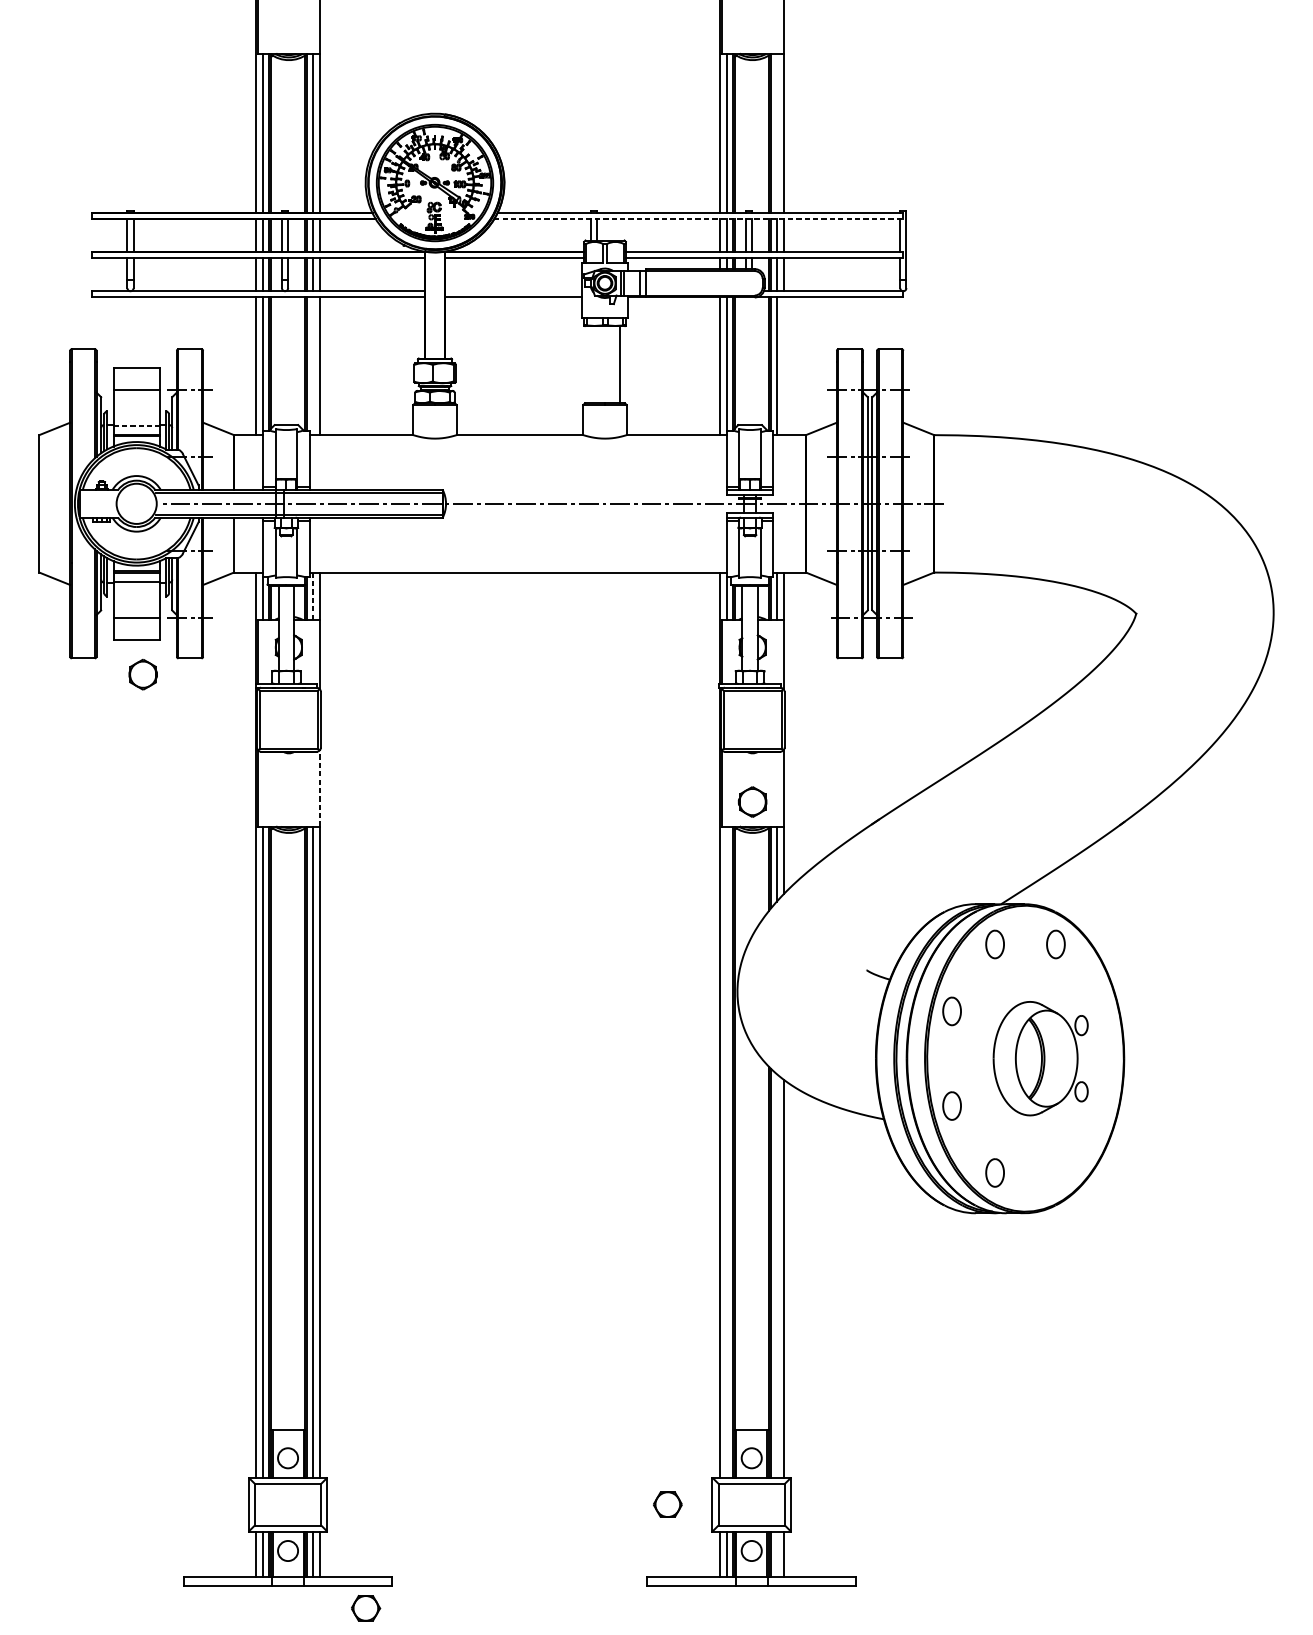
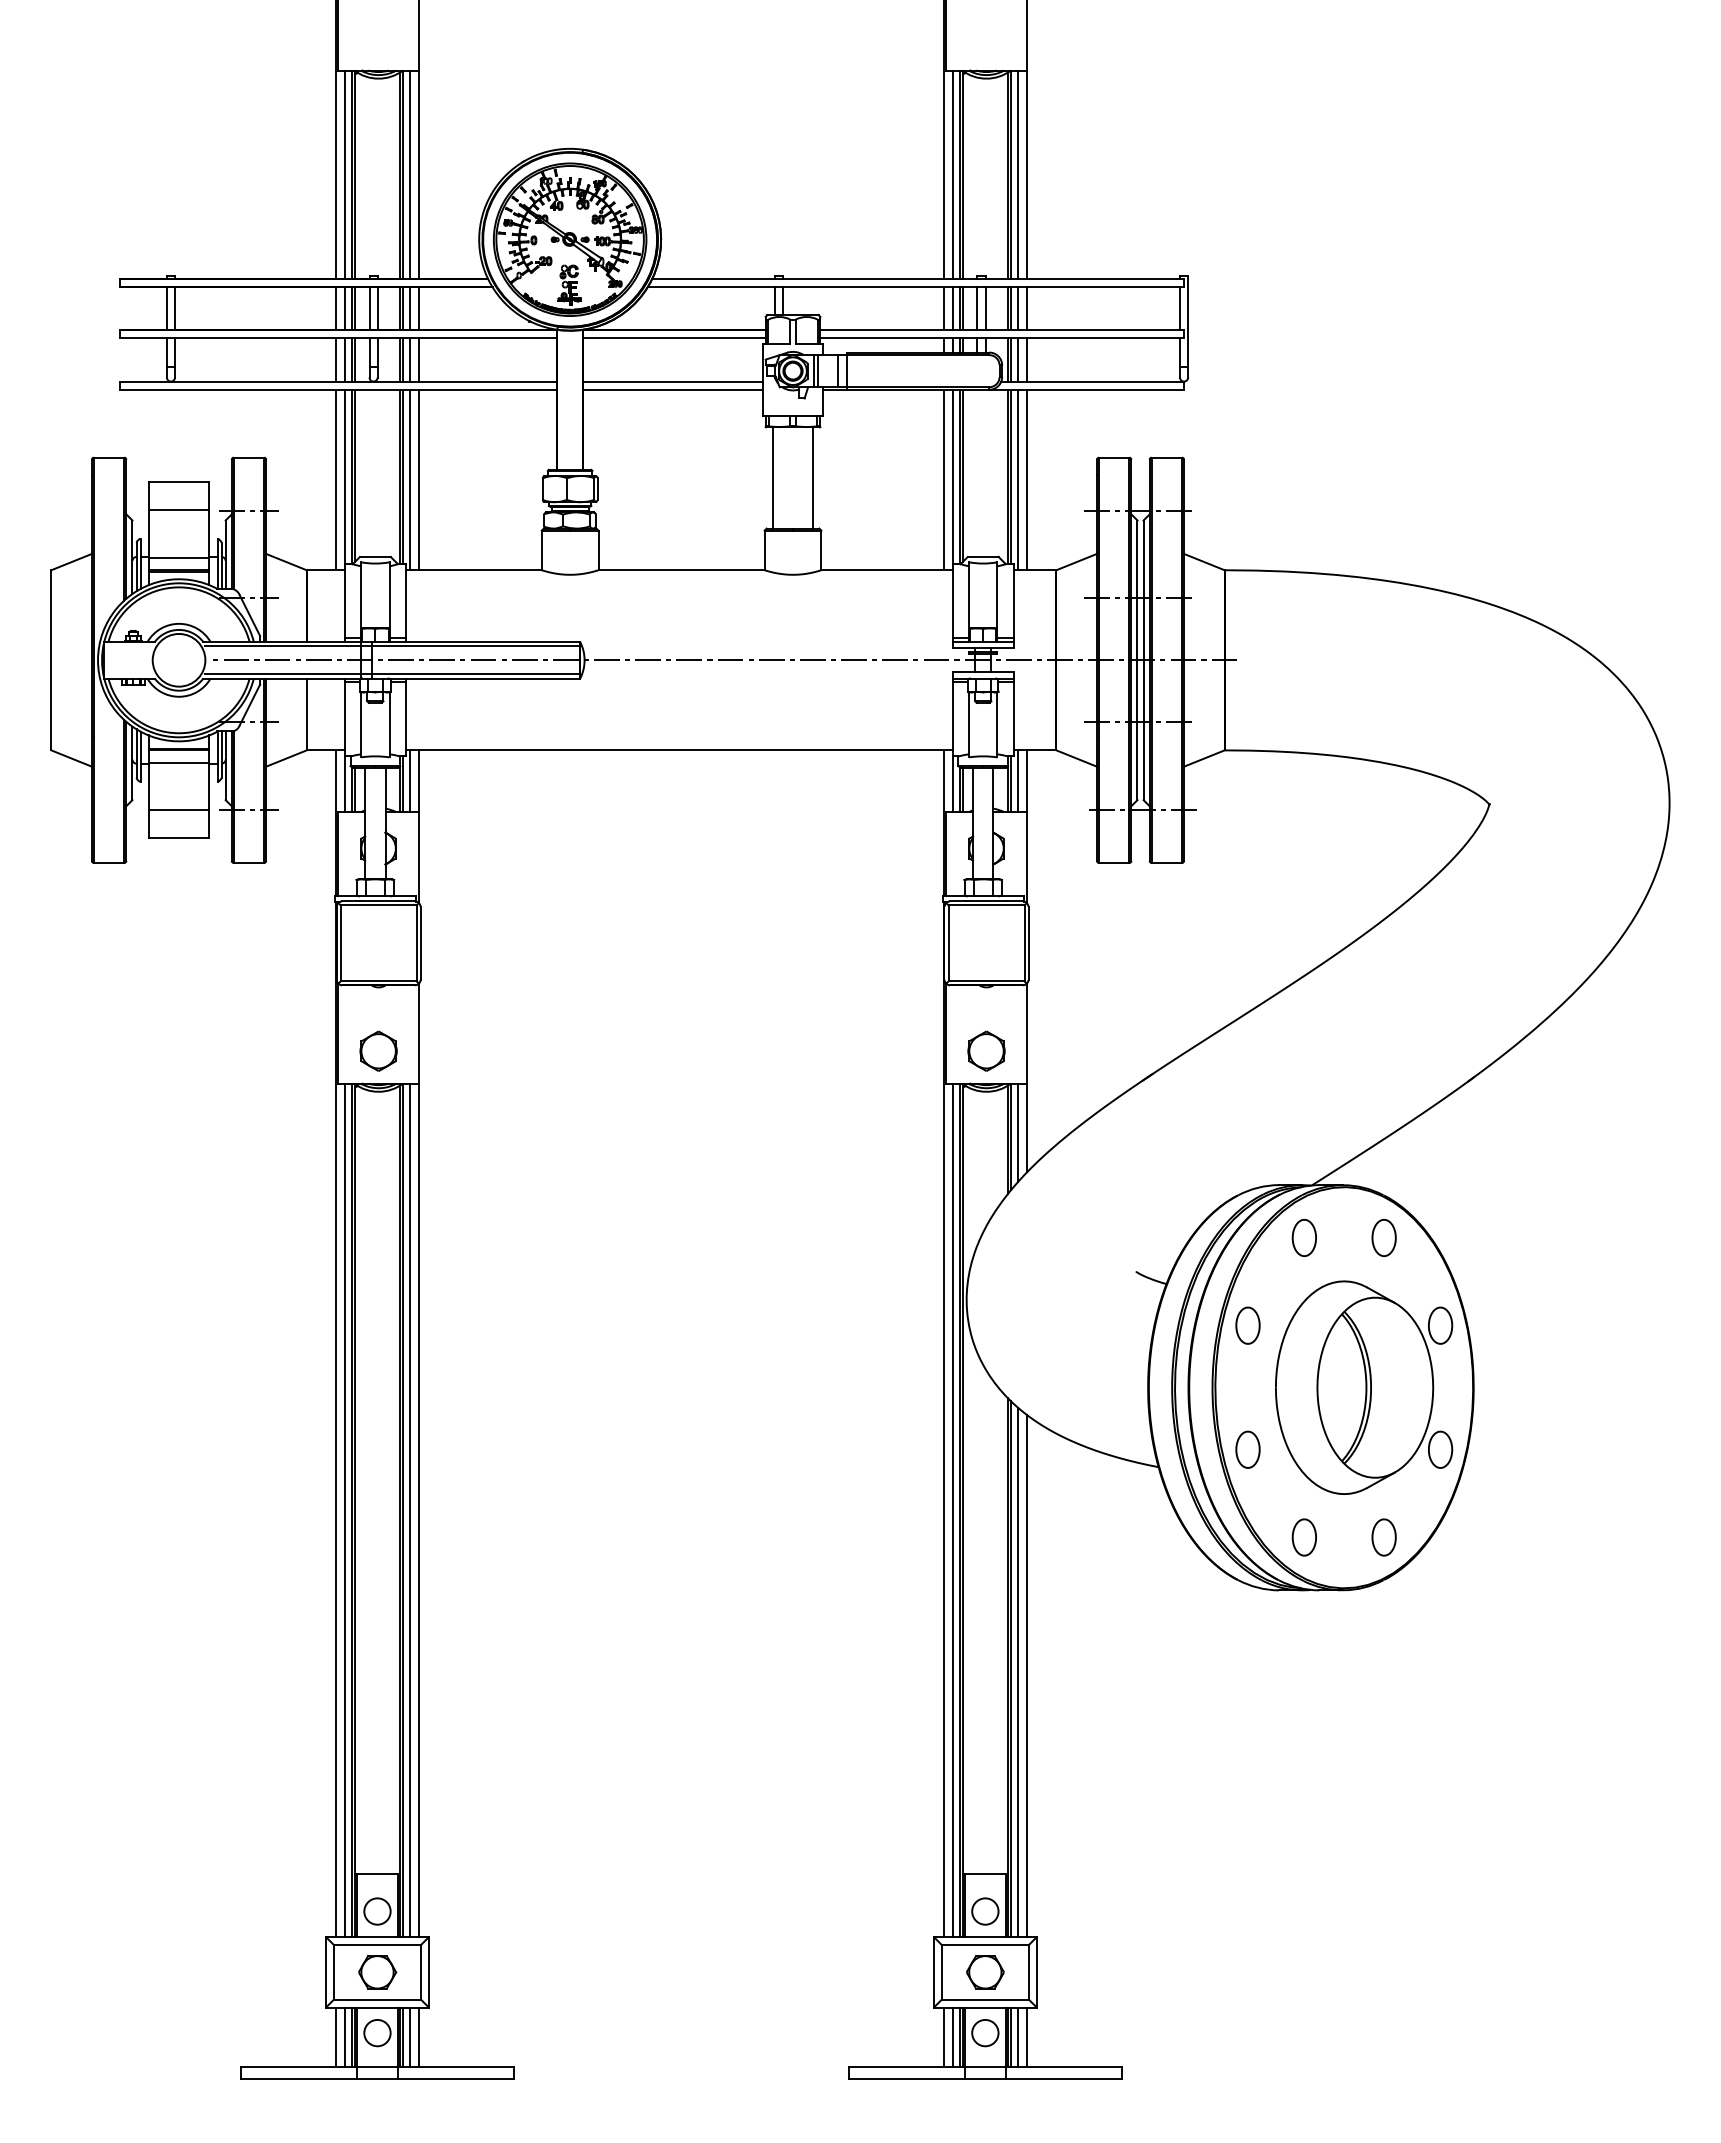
line: (776, 133) -> (1017, 174), added
line: (699, 219) -> (916, 287), dashed -> solid
line: (513, 291) -> (672, 381), added
line: (589, 364) -> (772, 477), added
line: (313, 365) -> (410, 479), added
line: (783, 365) -> (1027, 479), added
line: (137, 425) -> (179, 557), dashed -> solid
line: (313, 596) -> (410, 781), dashed -> solid
part: (143, 674) -> (378, 1050), moved
line: (320, 788) -> (419, 1033), dashed -> solid
part: (1040, 1058) -> (1364, 1387), size x1.43
line: (727, 1151) -> (953, 1509), added
part: (1055, 1172) -> (1383, 1537), added
line: (776, 1275) -> (1017, 1671), added
part: (667, 1504) -> (985, 1972), moved
line: (776, 1553) -> (1017, 2036), added
part: (365, 1608) -> (377, 1972), moved

